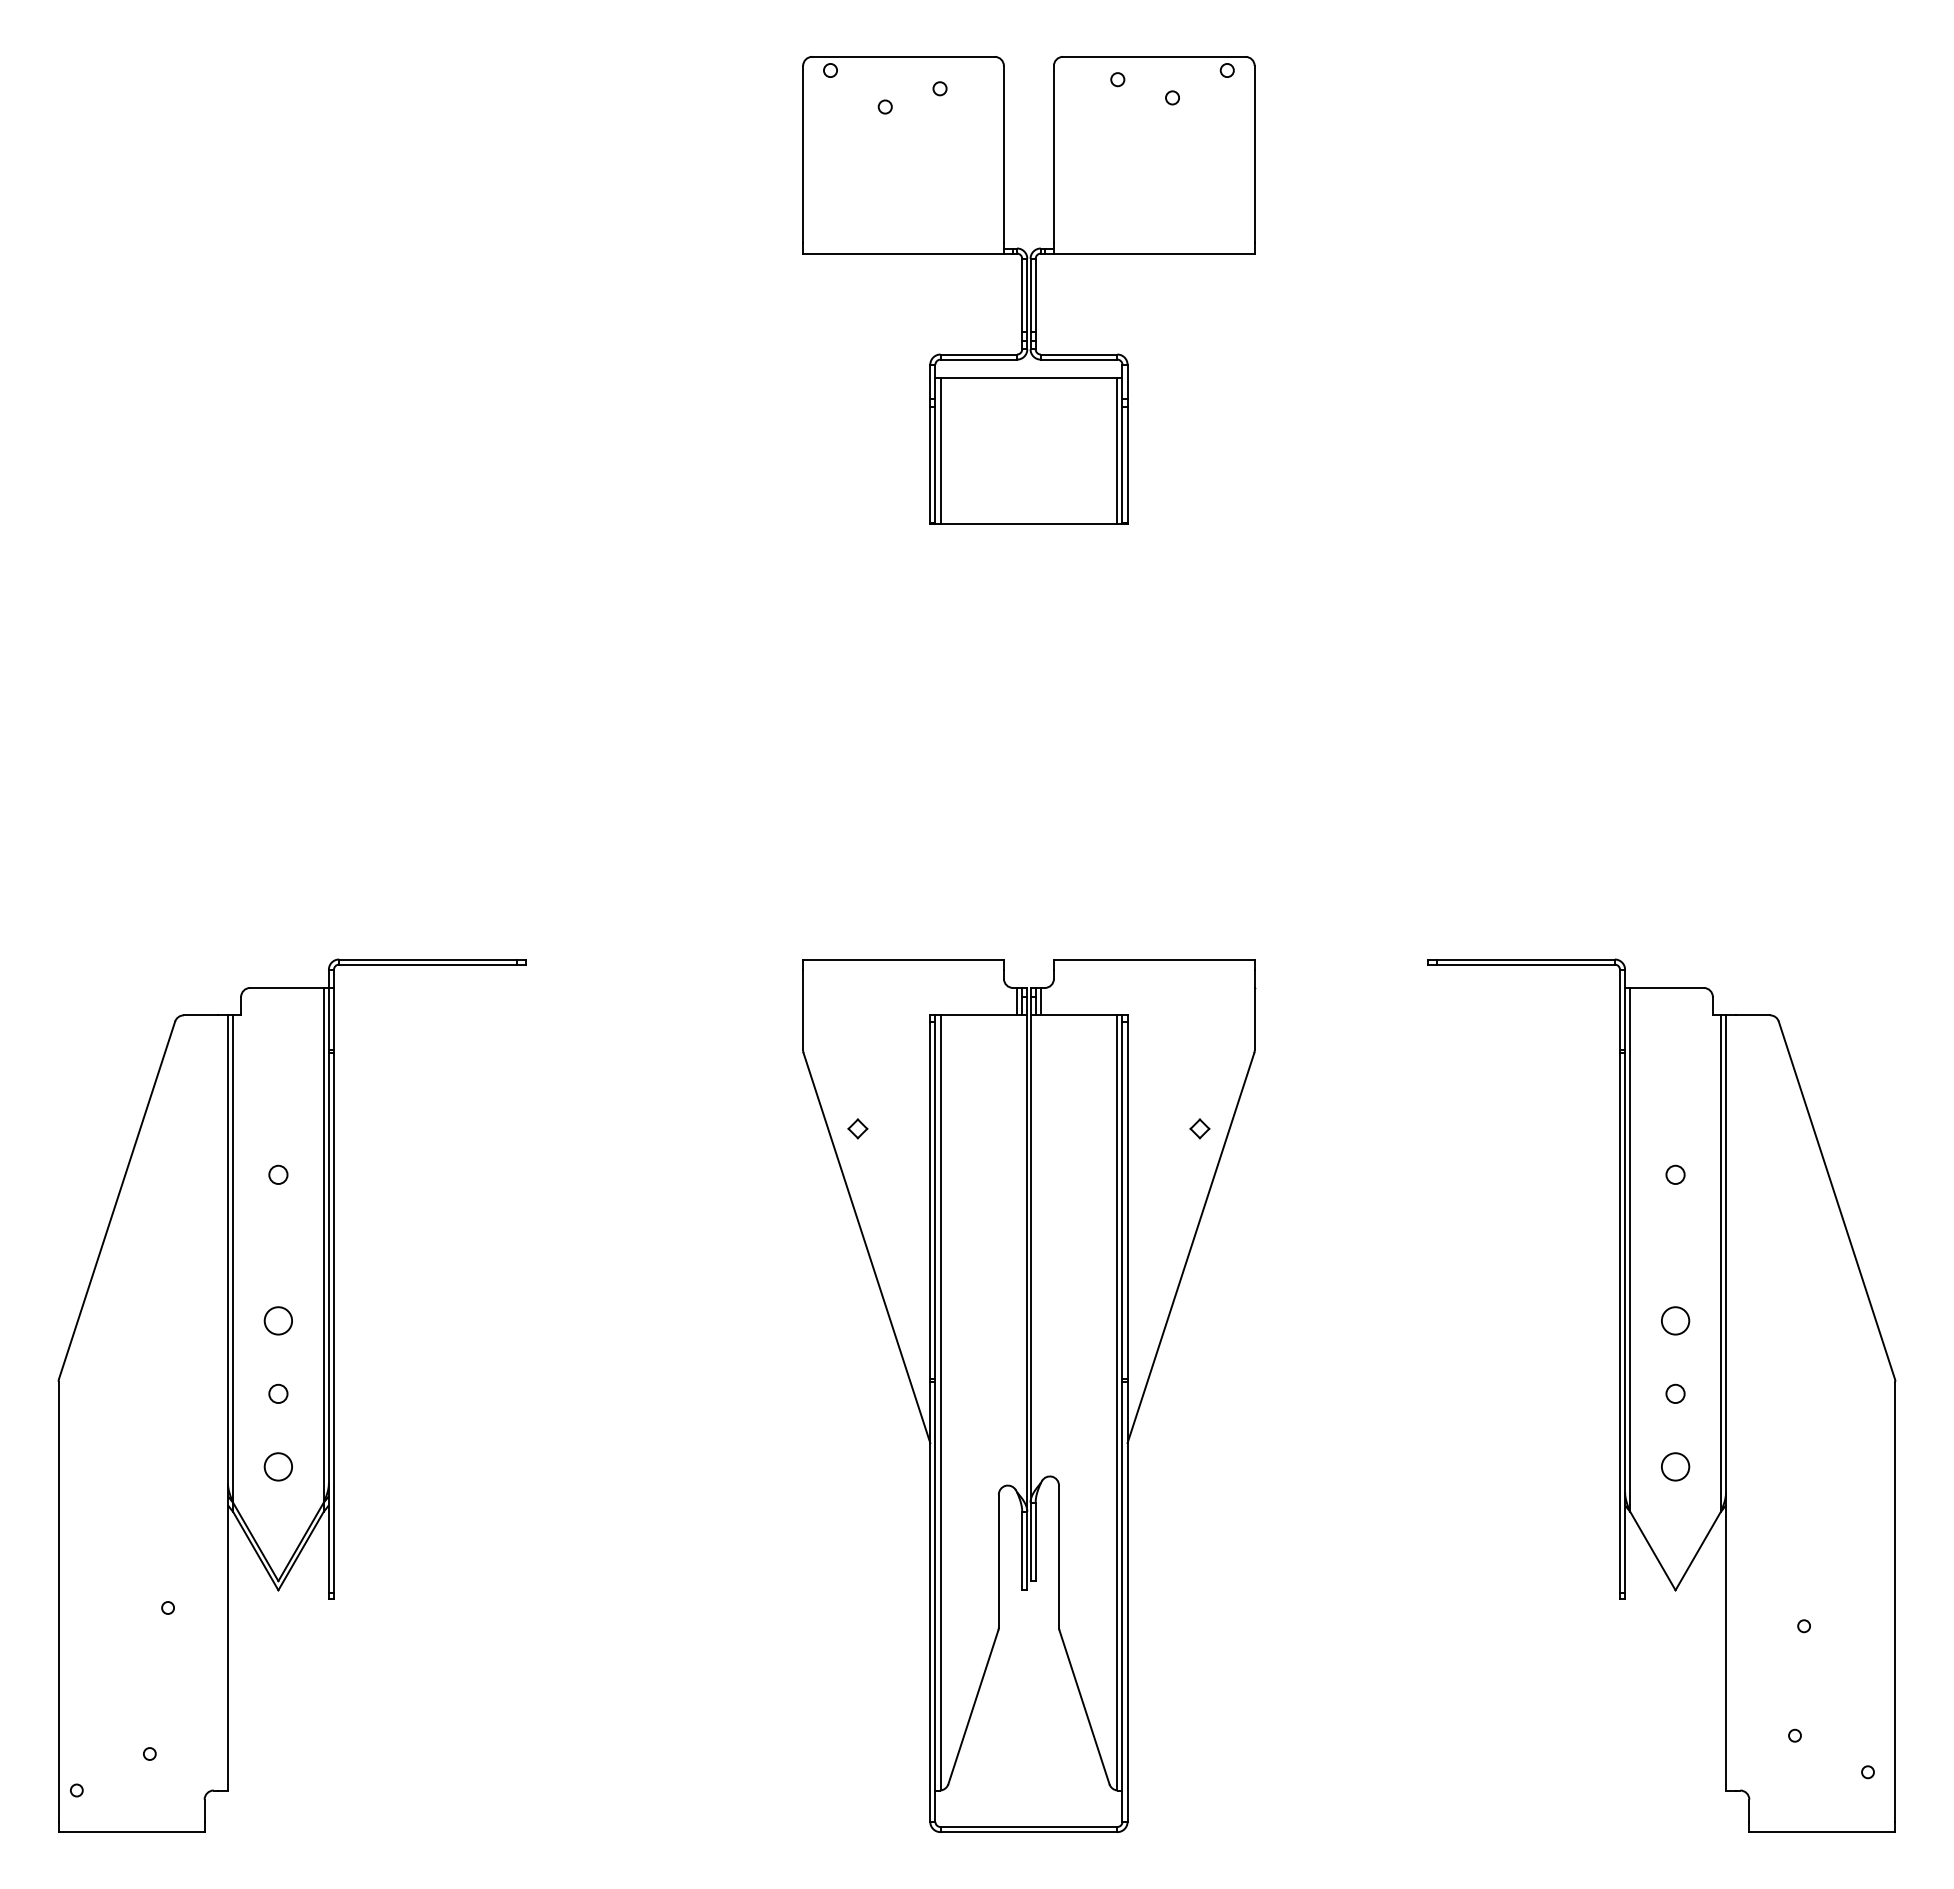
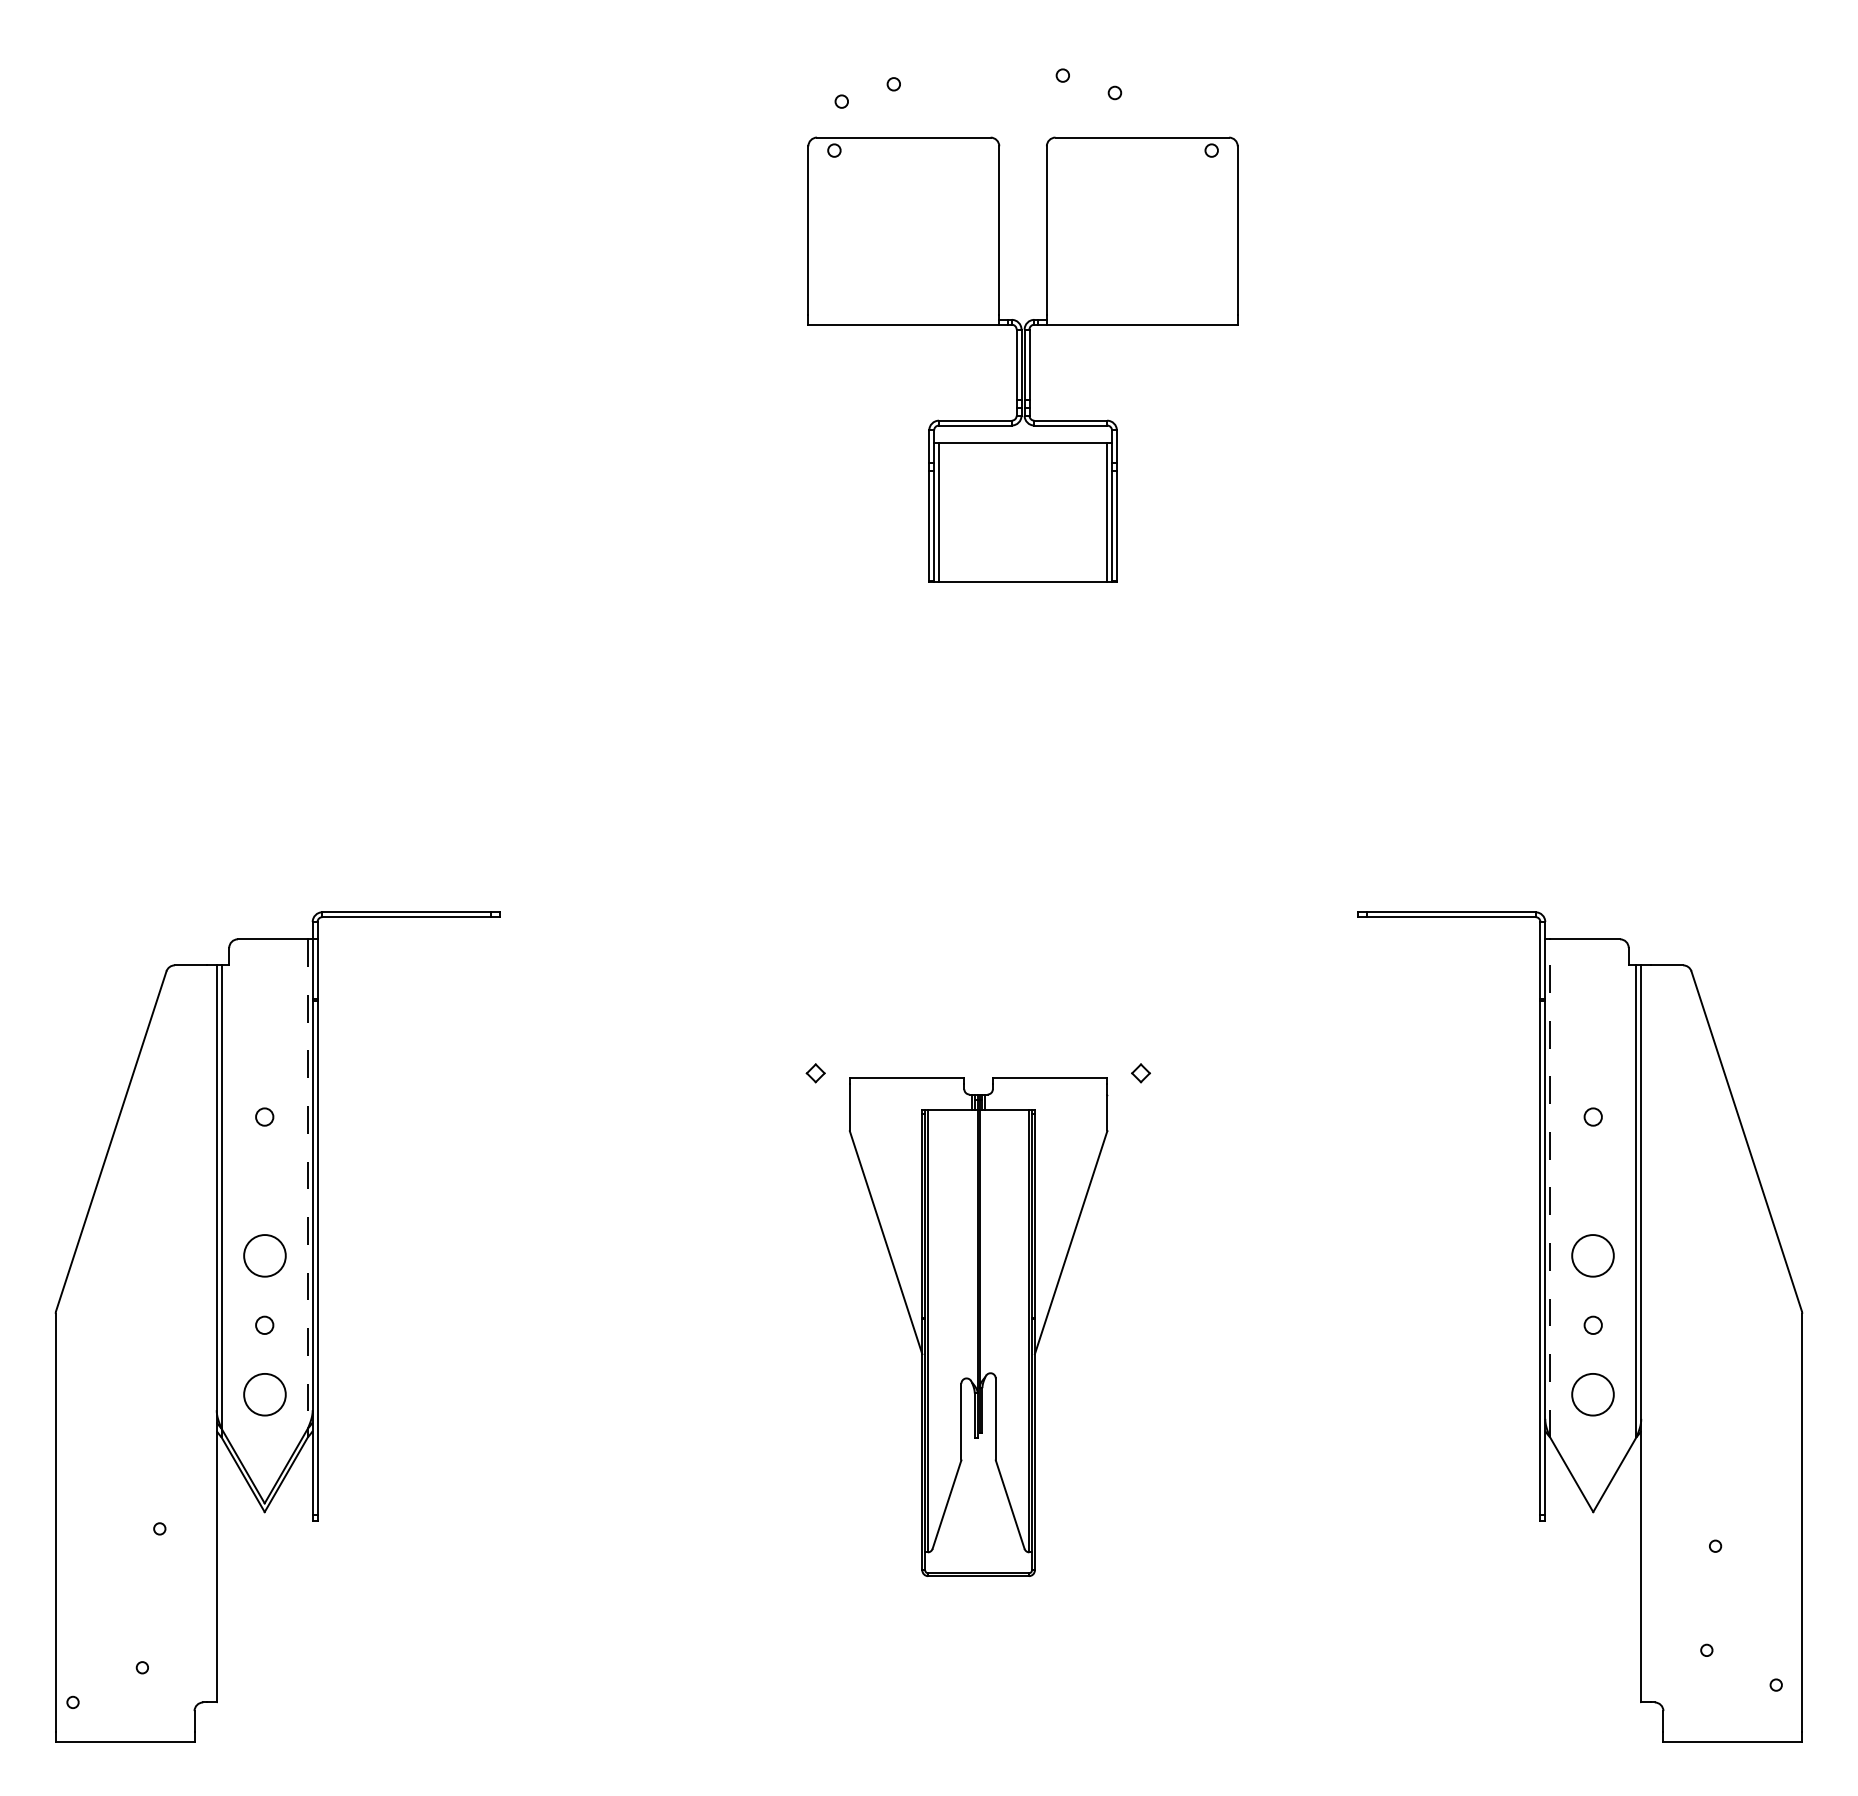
part: (1028, 290) -> (1022, 359), moved
line: (323, 1245) -> (307, 1184), solid -> dashed
line: (1630, 1249) -> (1550, 1188), solid -> dashed
circle: (277, 1320) -> (263, 1255), size x1.6
circle: (1675, 1320) -> (1593, 1255), size x1.6
part: (1029, 1395) -> (978, 1326), size x0.6
circle: (277, 1466) -> (263, 1394), size x1.6
circle: (1675, 1466) -> (1593, 1394), size x1.6

